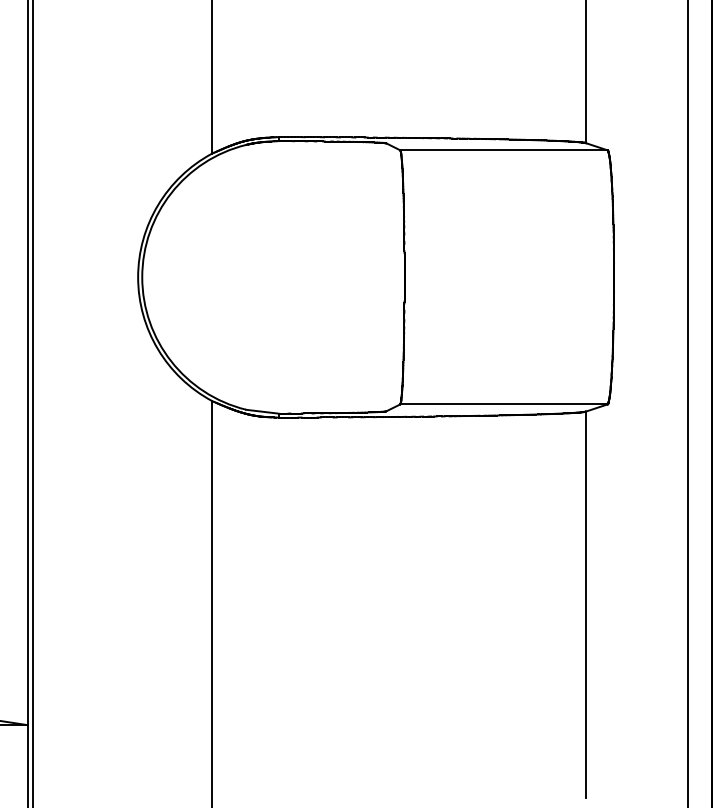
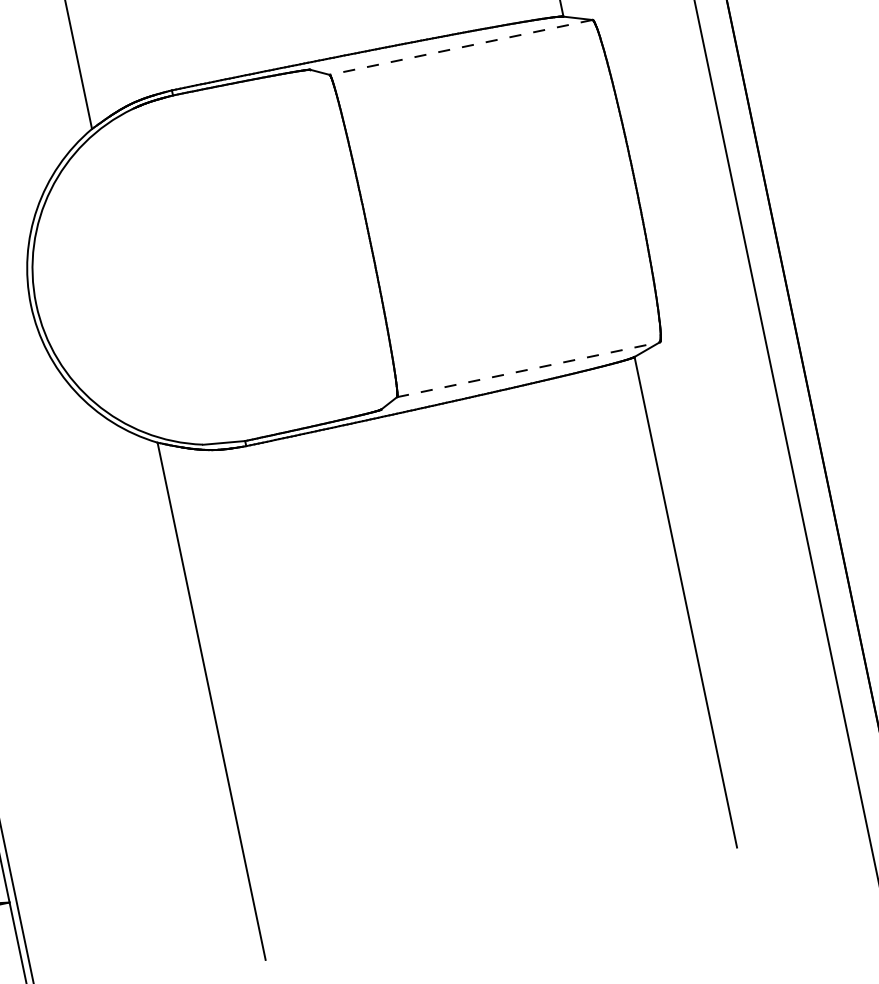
line: (503, 150) -> (460, 47), solid -> dashed
line: (503, 404) -> (528, 369), solid -> dashed

